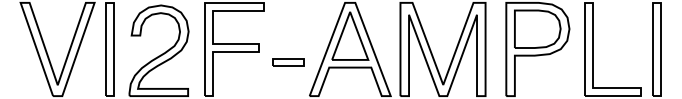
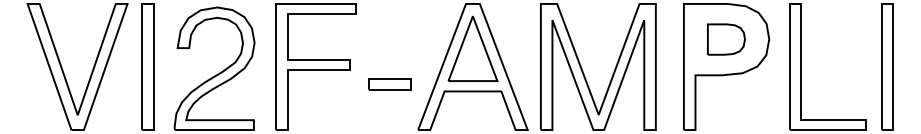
part: (537, 29) -> (726, 39), size x0.6

